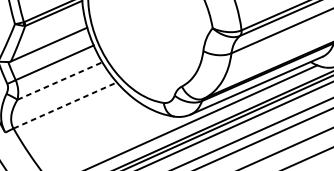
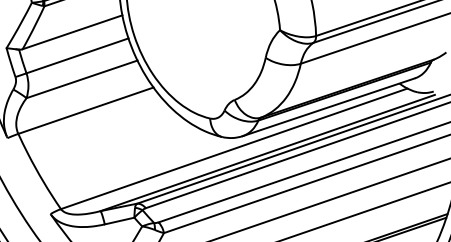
line: (60, 81) -> (82, 79), dashed -> solid
line: (65, 105) -> (86, 110), dashed -> solid

